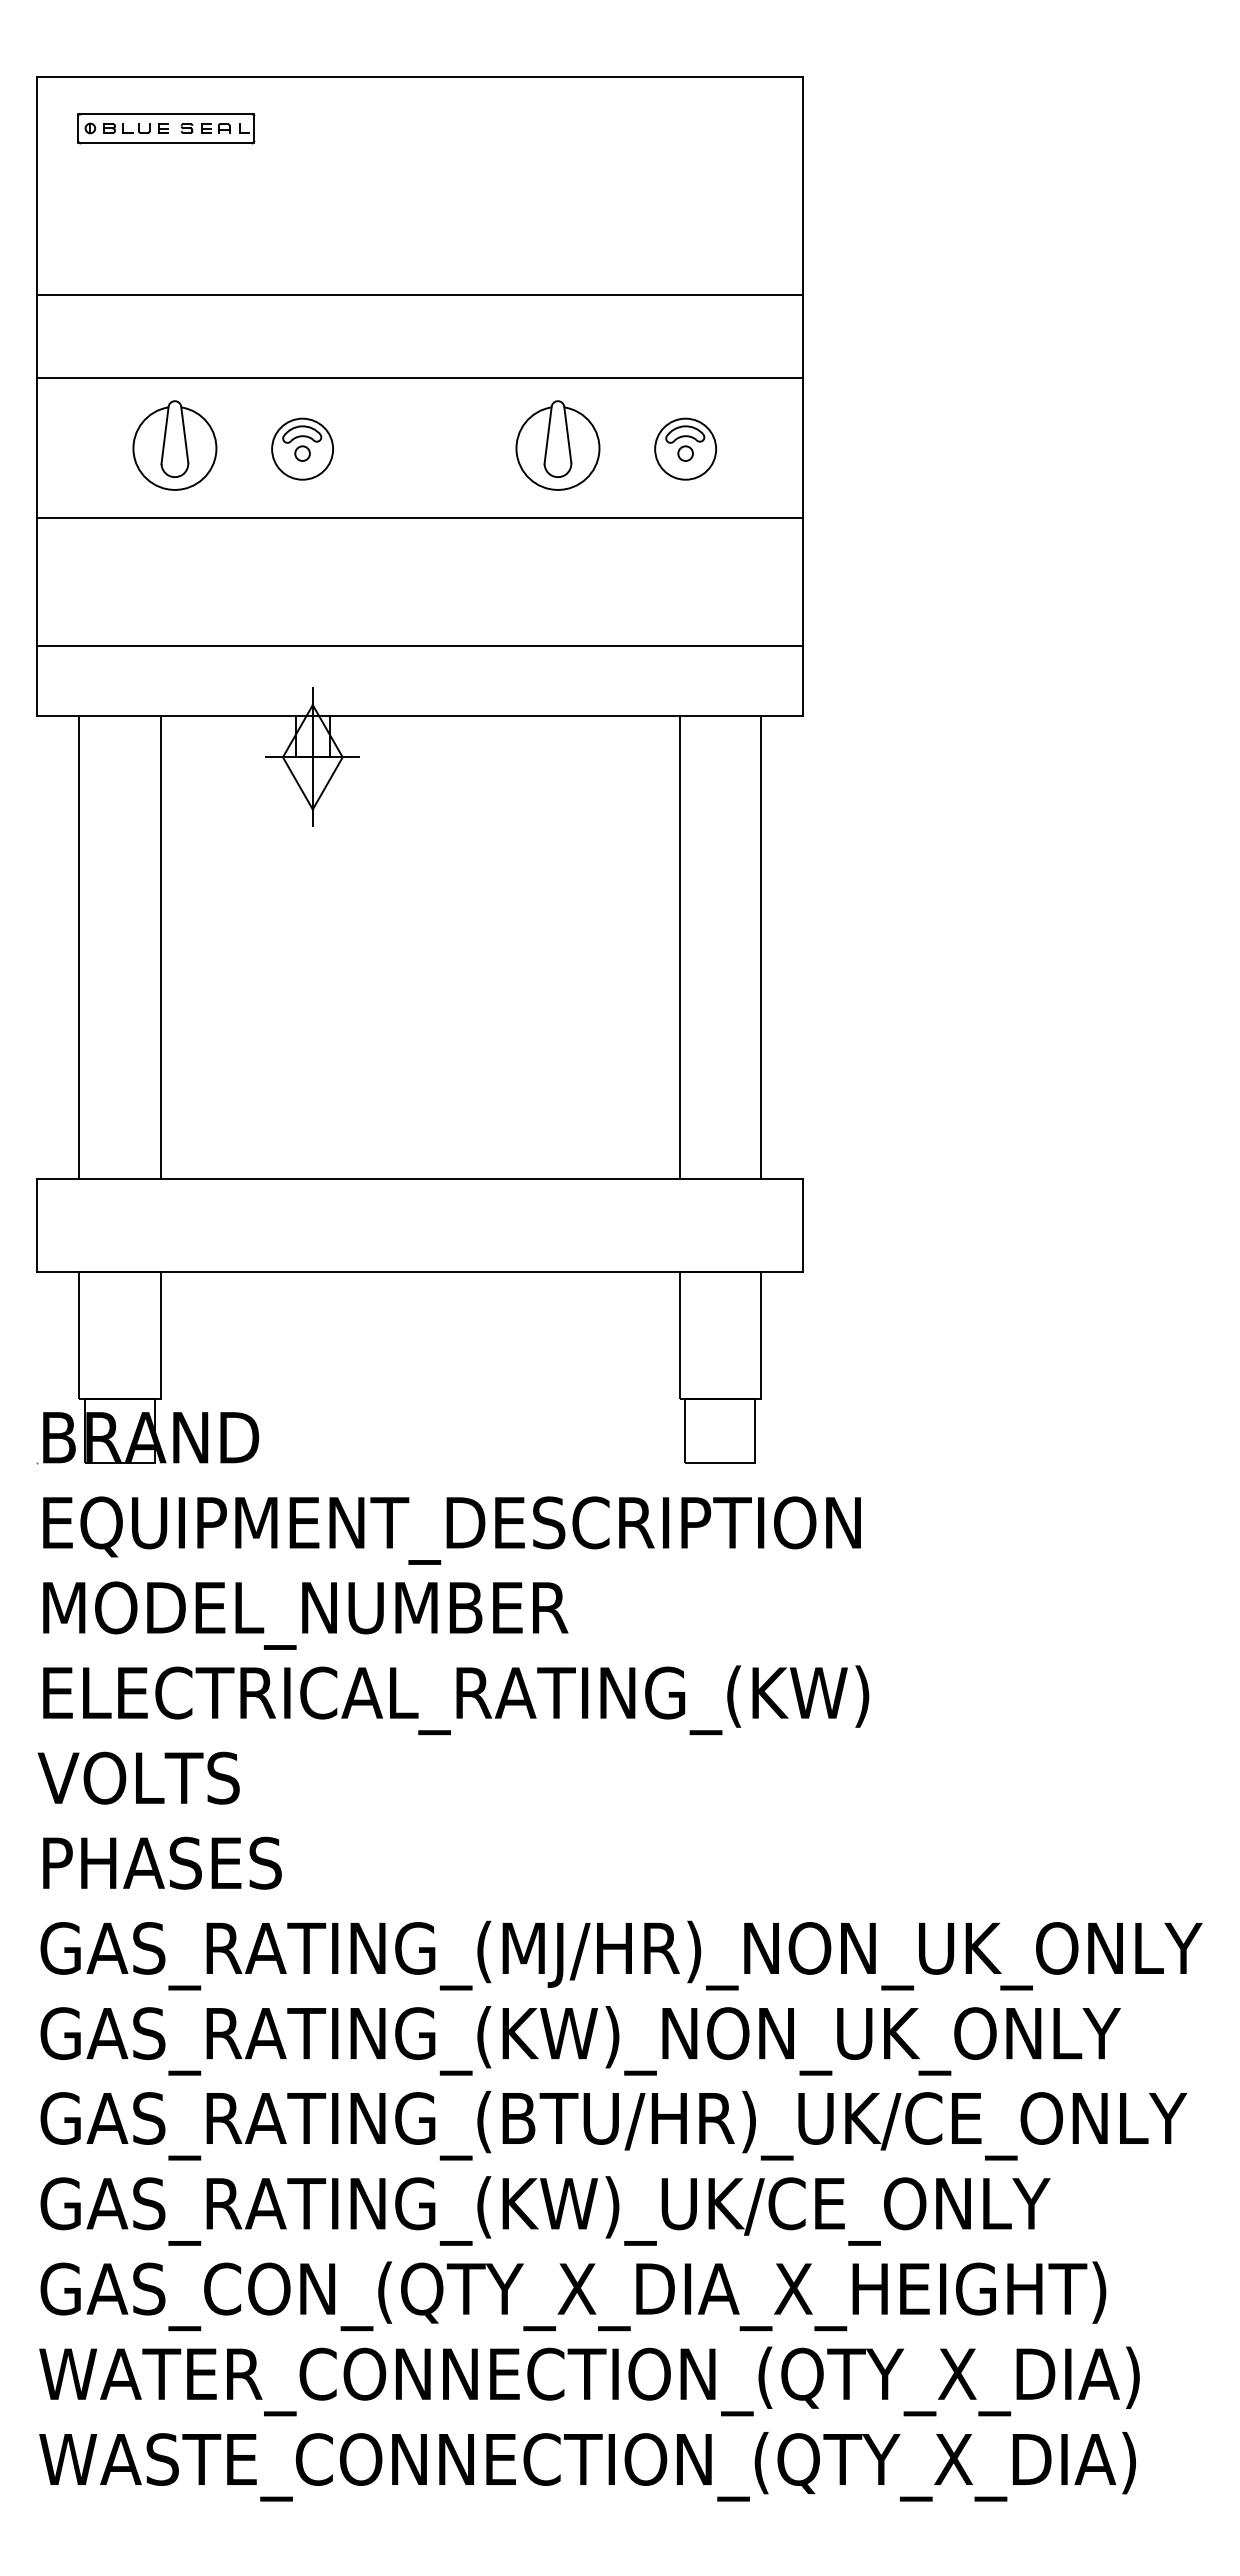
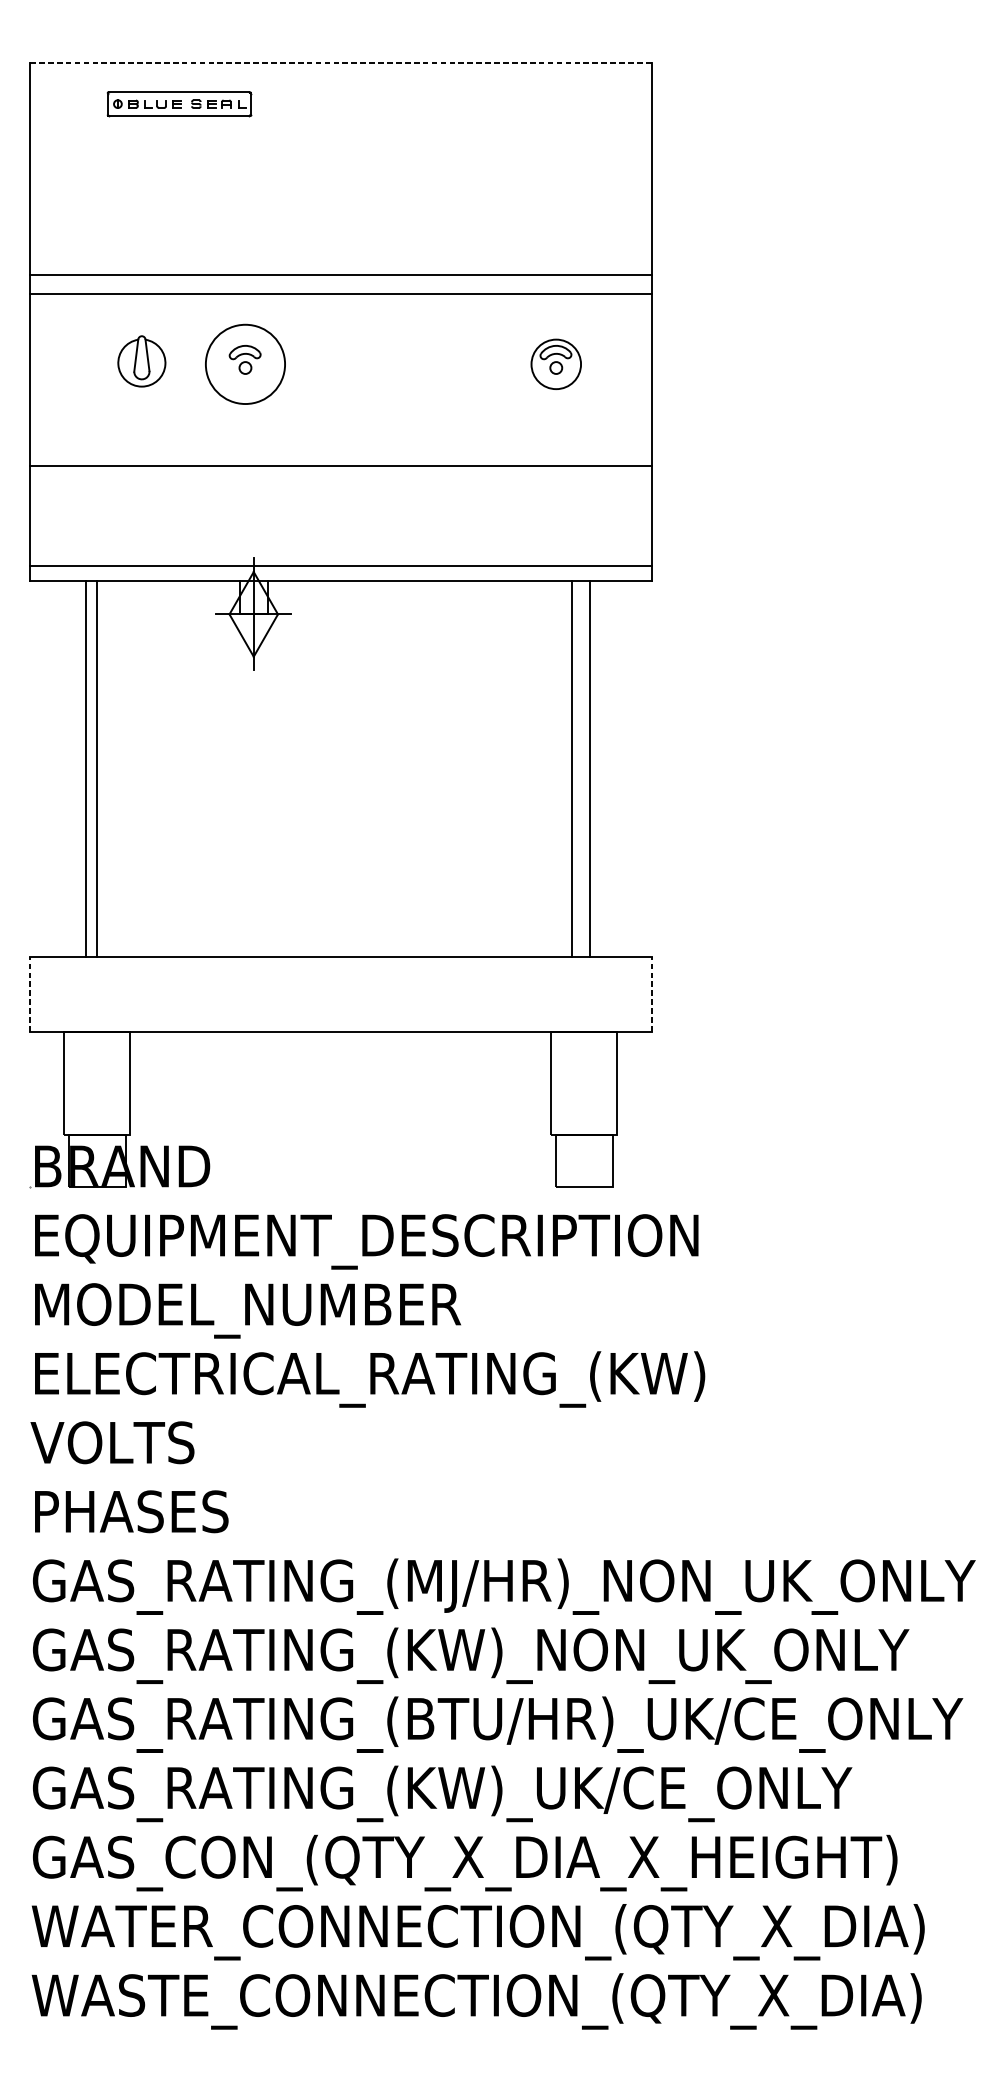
line: (419, 77) -> (340, 62), solid -> dashed
part: (166, 128) -> (179, 104), moved
line: (420, 294) -> (341, 294), moved
line: (420, 377) -> (341, 274), moved
part: (174, 445) -> (141, 361), size x0.7
part: (557, 445) -> (452, 361), removed
circle: (302, 448) -> (245, 363), size x1.6
line: (420, 518) -> (341, 466), moved
line: (420, 646) -> (341, 566), moved
line: (79, 947) -> (96, 768), moved
line: (160, 947) -> (85, 768), moved
line: (679, 947) -> (590, 768), moved
line: (760, 947) -> (571, 768), moved
line: (37, 1224) -> (30, 993), solid -> dashed
line: (803, 1224) -> (651, 993), solid -> dashed

